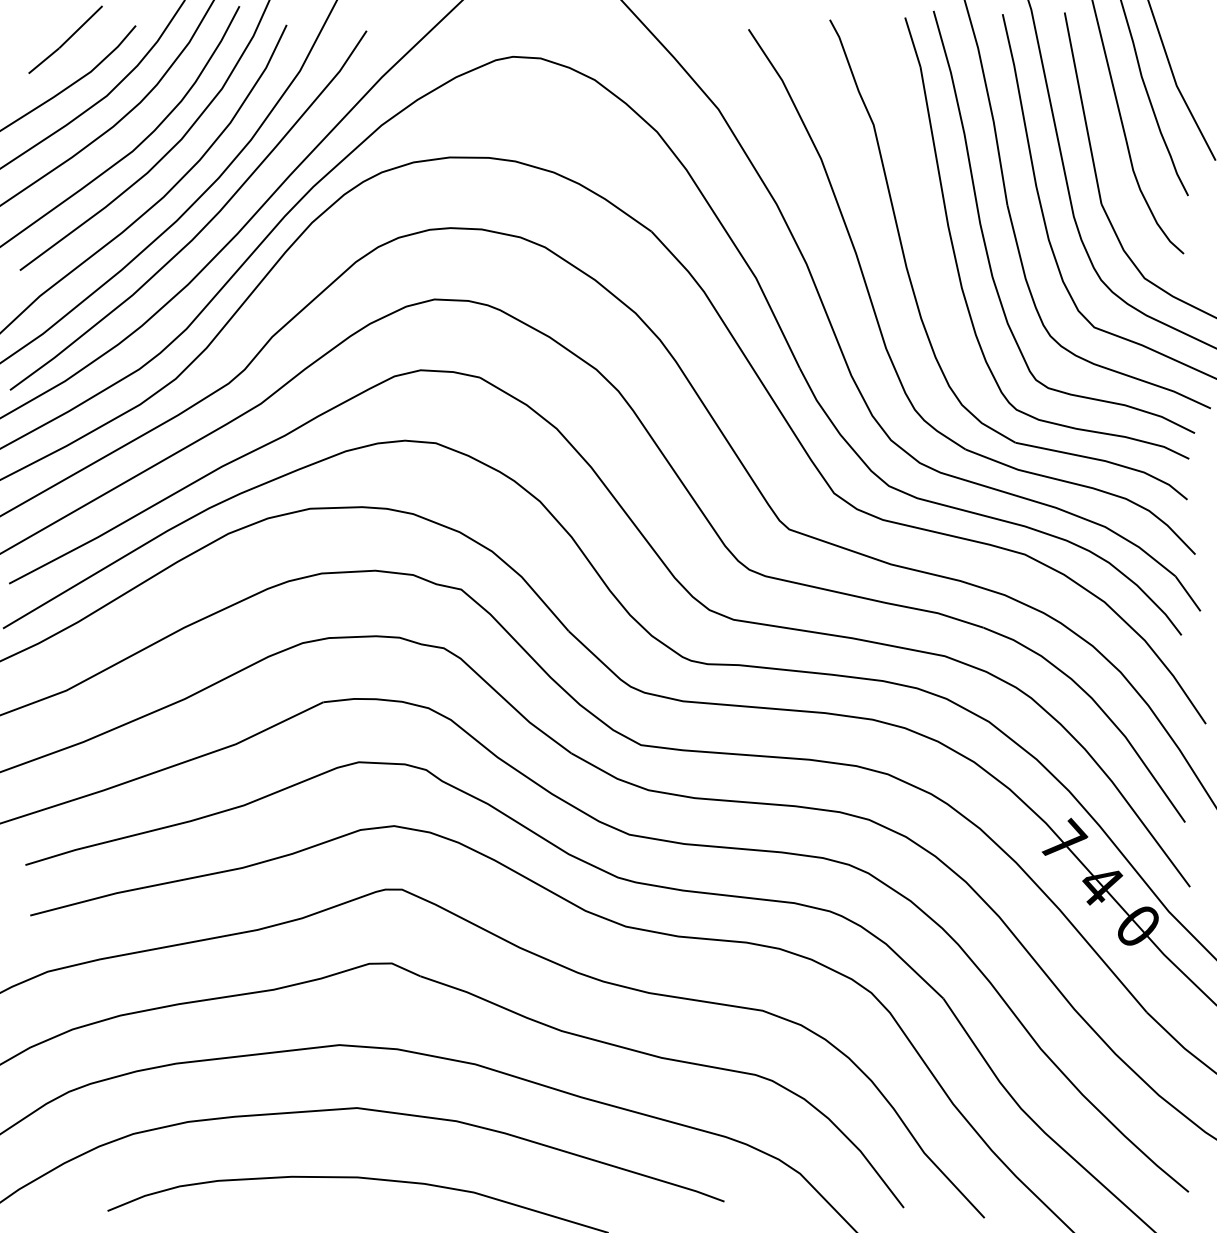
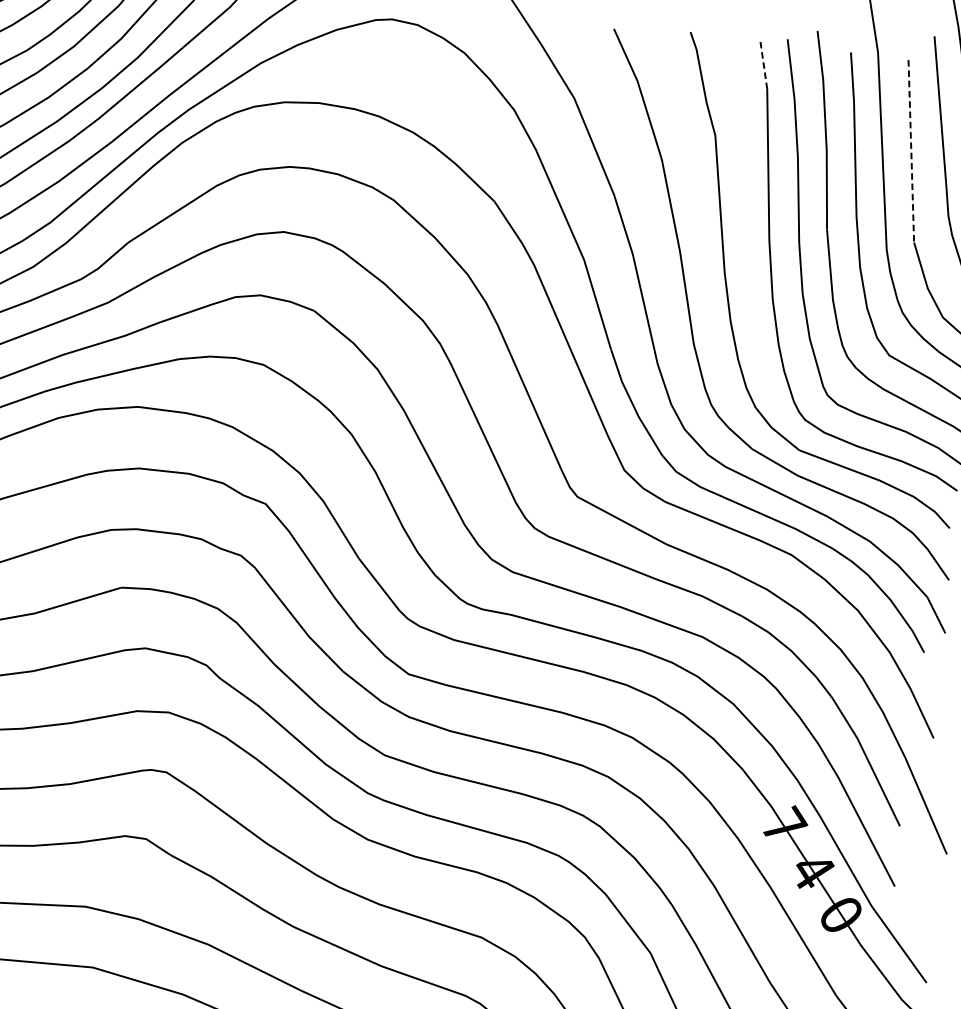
line: (912, 42) -> (763, 65), solid -> dashed
line: (1083, 108) -> (911, 151), solid -> dashed

